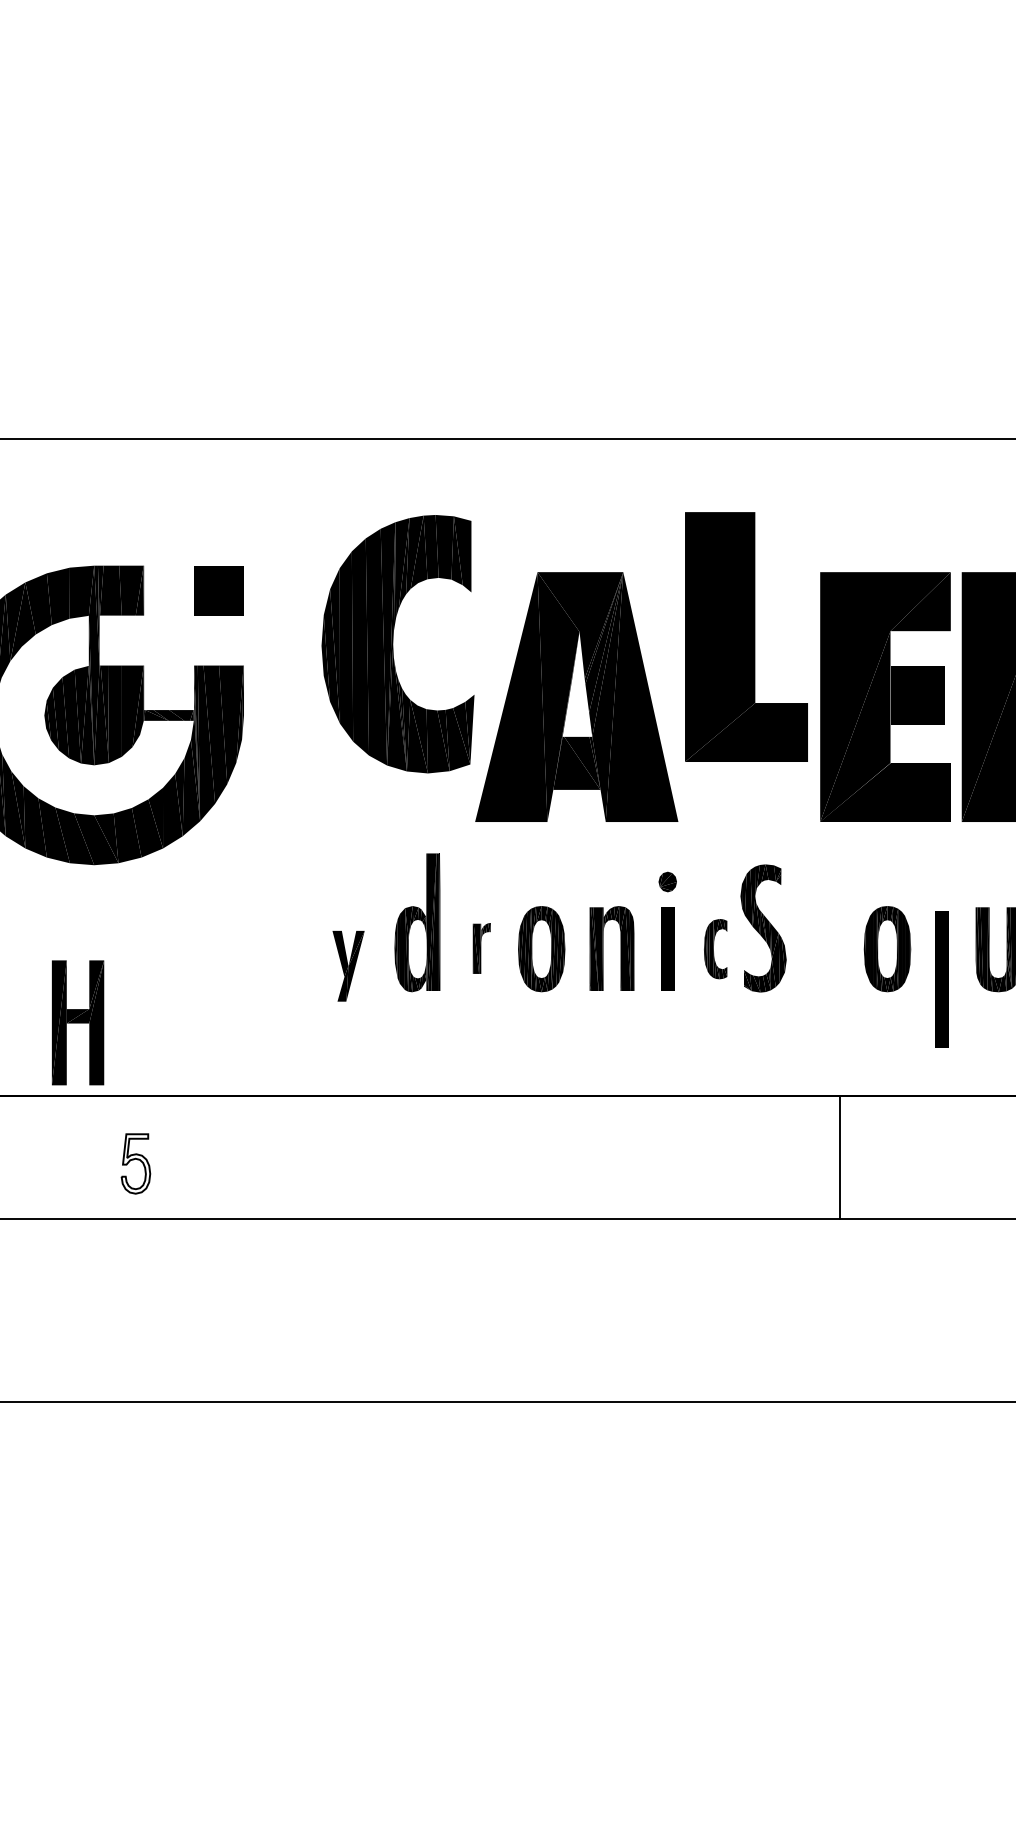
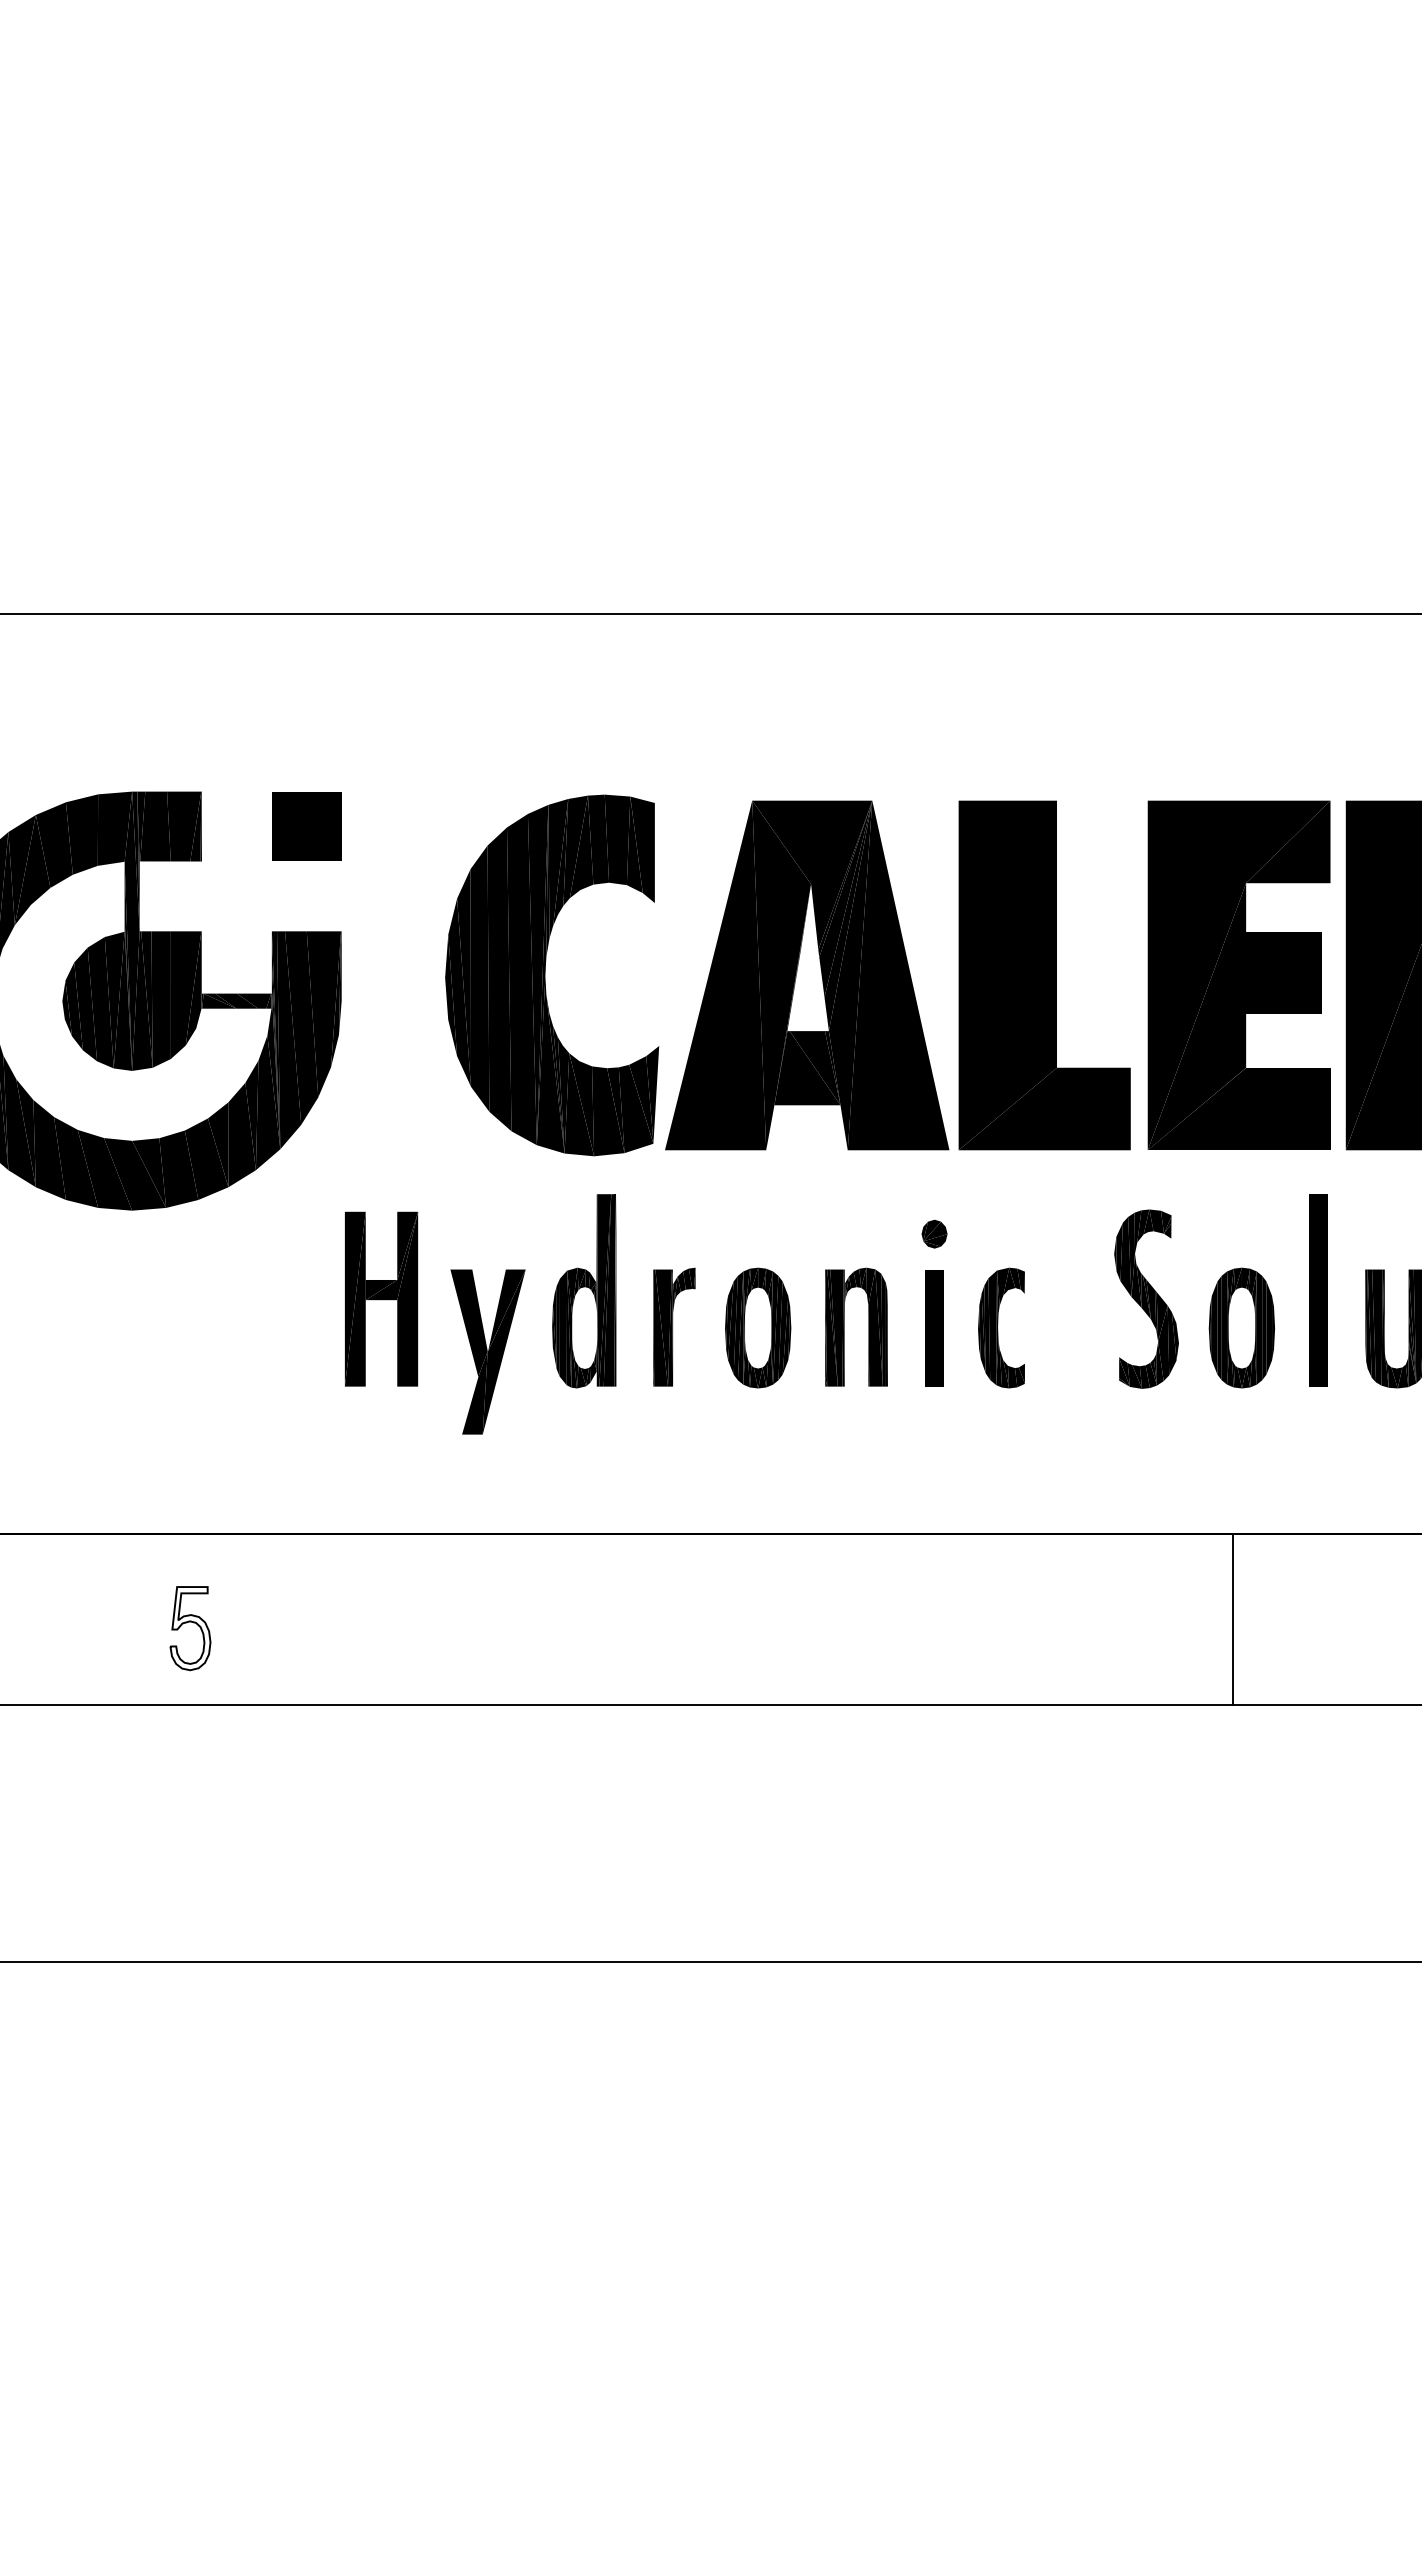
part: (746, 637) -> (1044, 975), moved
part: (393, 644) -> (545, 975), moved
part: (763, 928) -> (1146, 1298), moved
part: (481, 948) -> (674, 1326), size x1.67
part: (715, 948) -> (1001, 1327), size x1.43
part: (348, 965) -> (487, 1351), size x1.67
part: (942, 979) -> (1318, 1290), moved
part: (78, 1022) -> (381, 1298), moved
line: (840, 1157) -> (1232, 1619), moved

